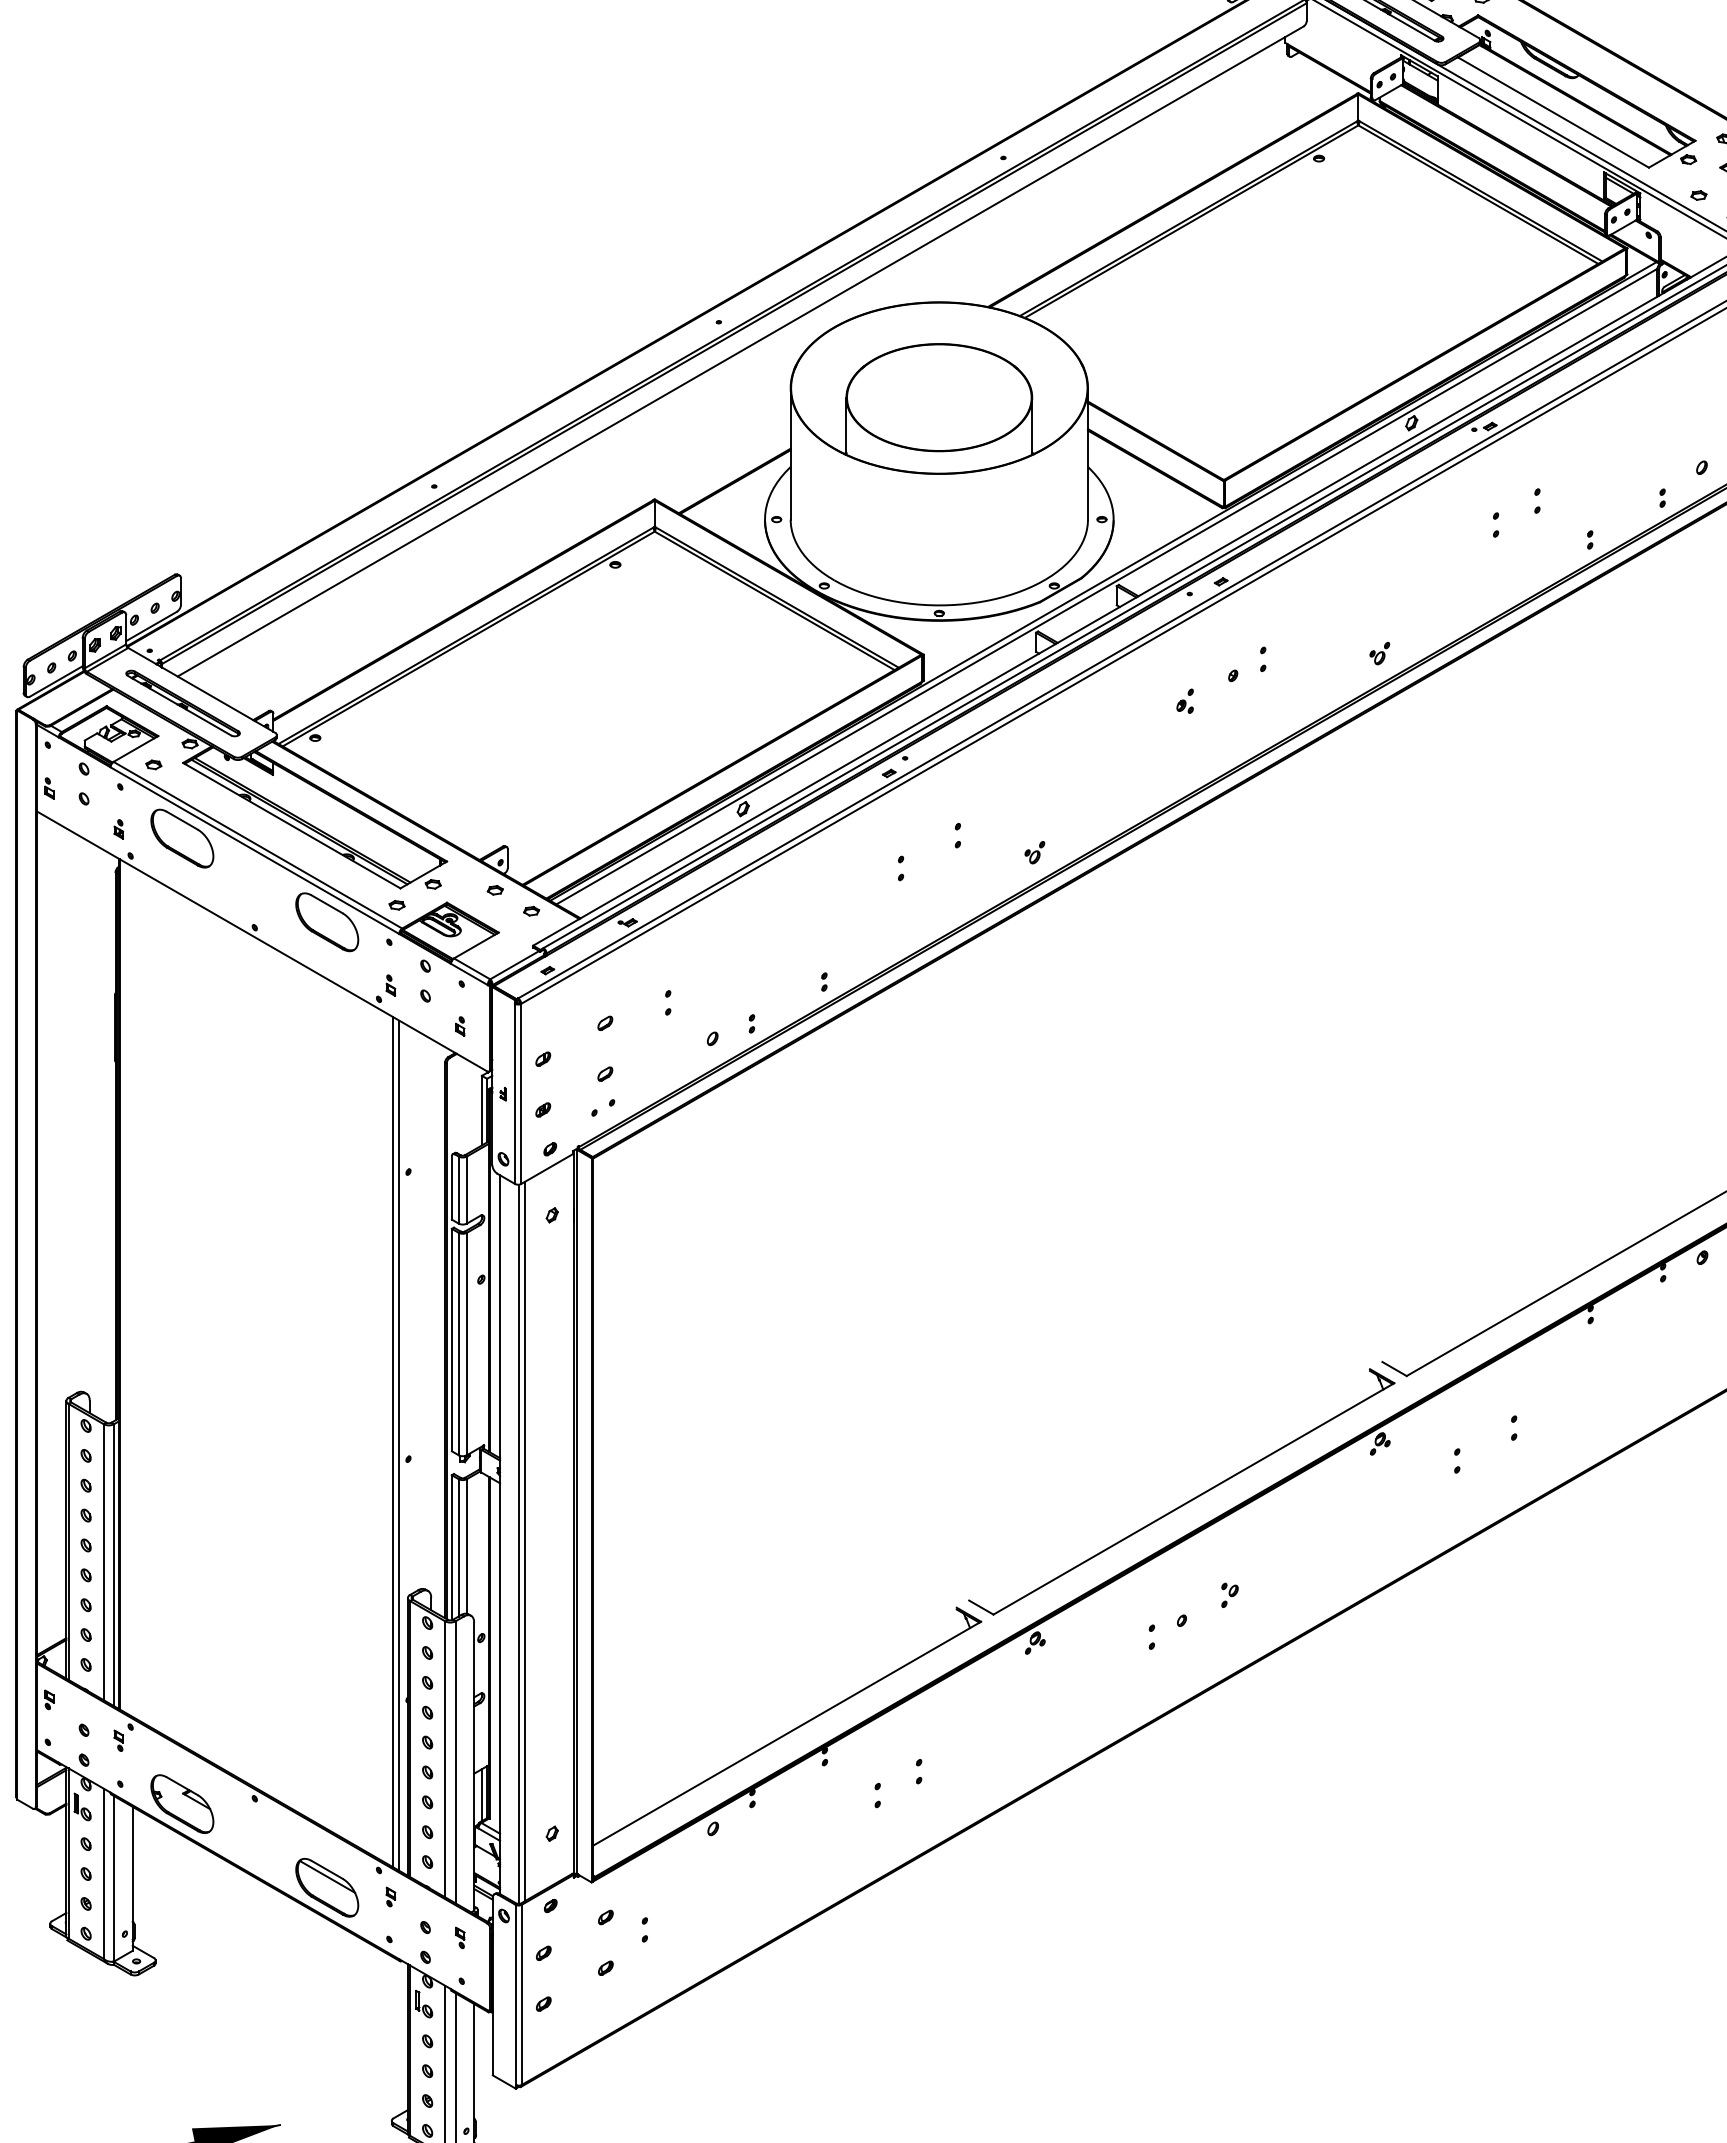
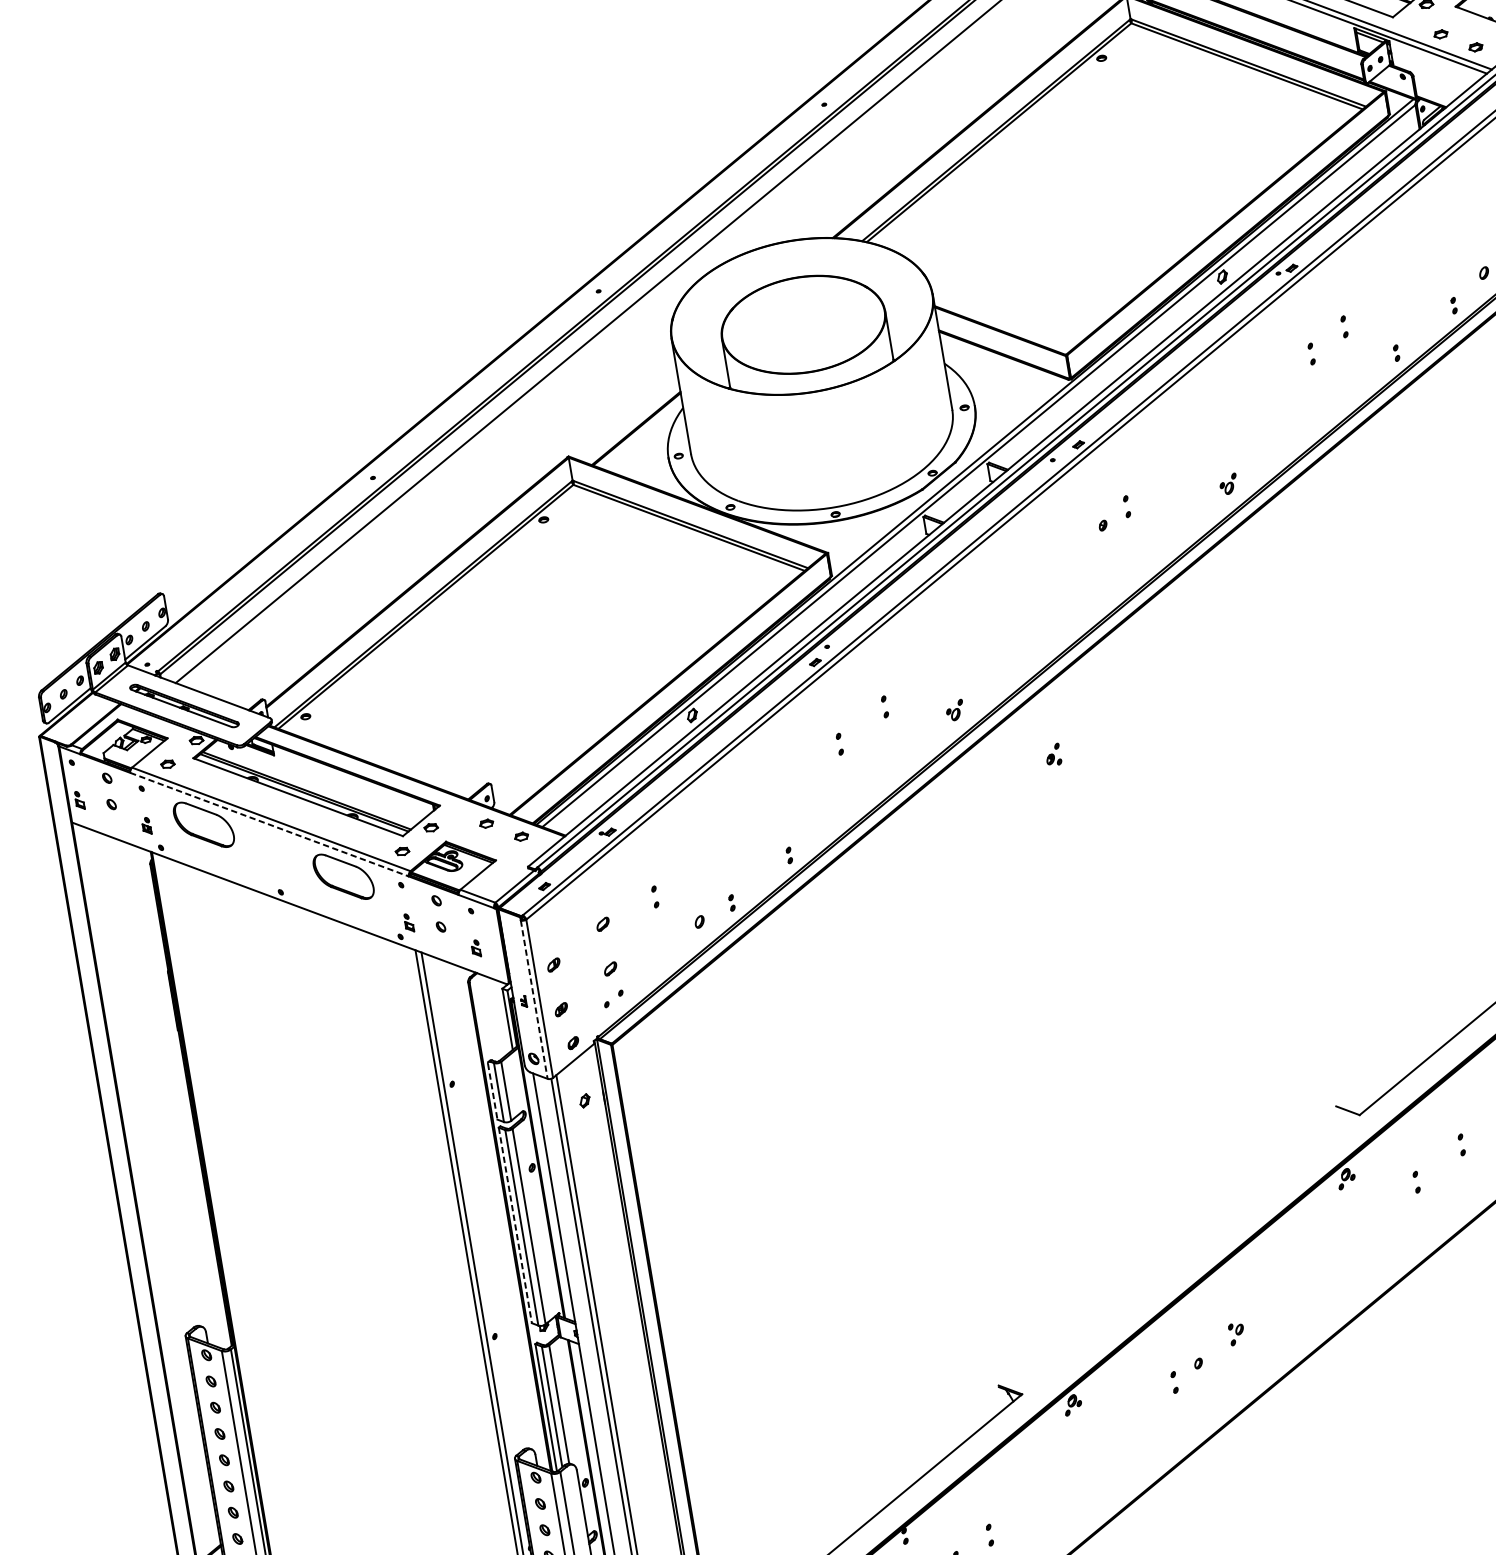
part: (1184, 700) -> (1052, 754), moved
line: (254, 850) -> (269, 824), solid -> dashed
line: (515, 1094) -> (534, 1000), solid -> dashed
line: (451, 1187) -> (492, 1091), solid -> dashed
line: (451, 1340) -> (515, 1225), solid -> dashed
part: (1188, 1500) -> (1186, 1256), removed

